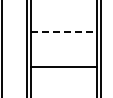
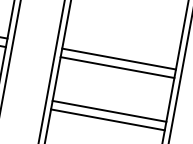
line: (64, 31) -> (119, 58), dashed -> solid
line: (63, 36) -> (116, 67), added
line: (63, 62) -> (108, 111), added

